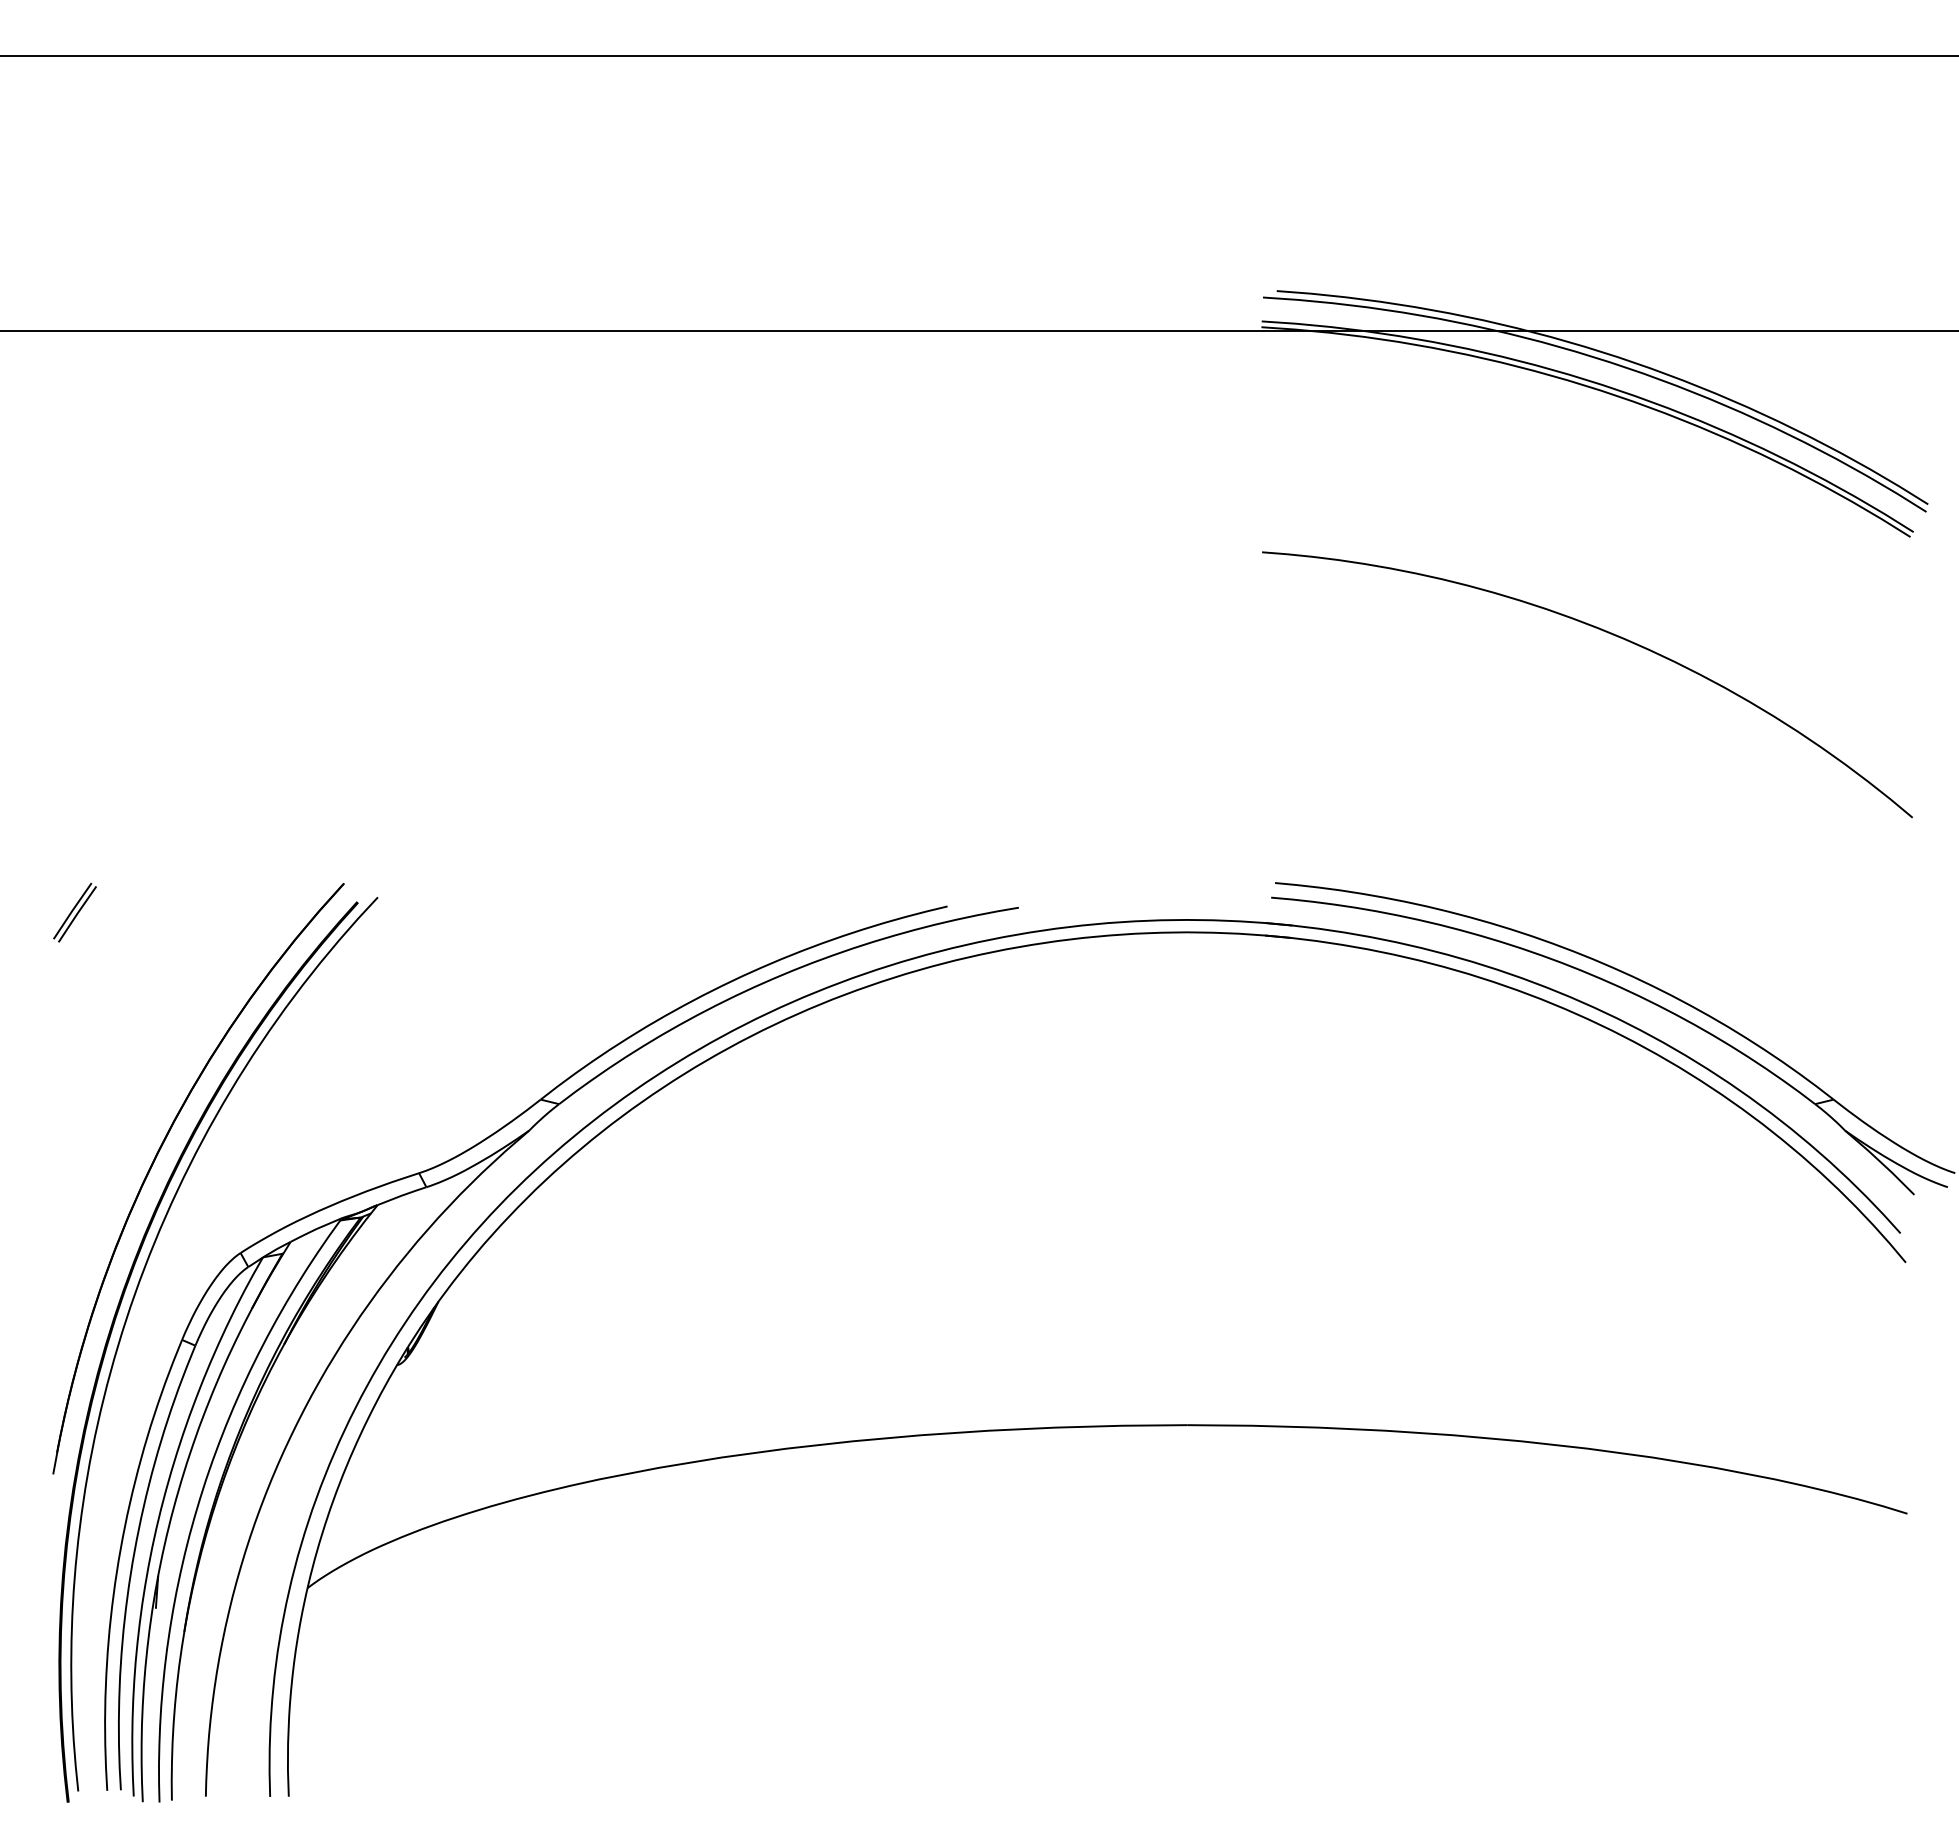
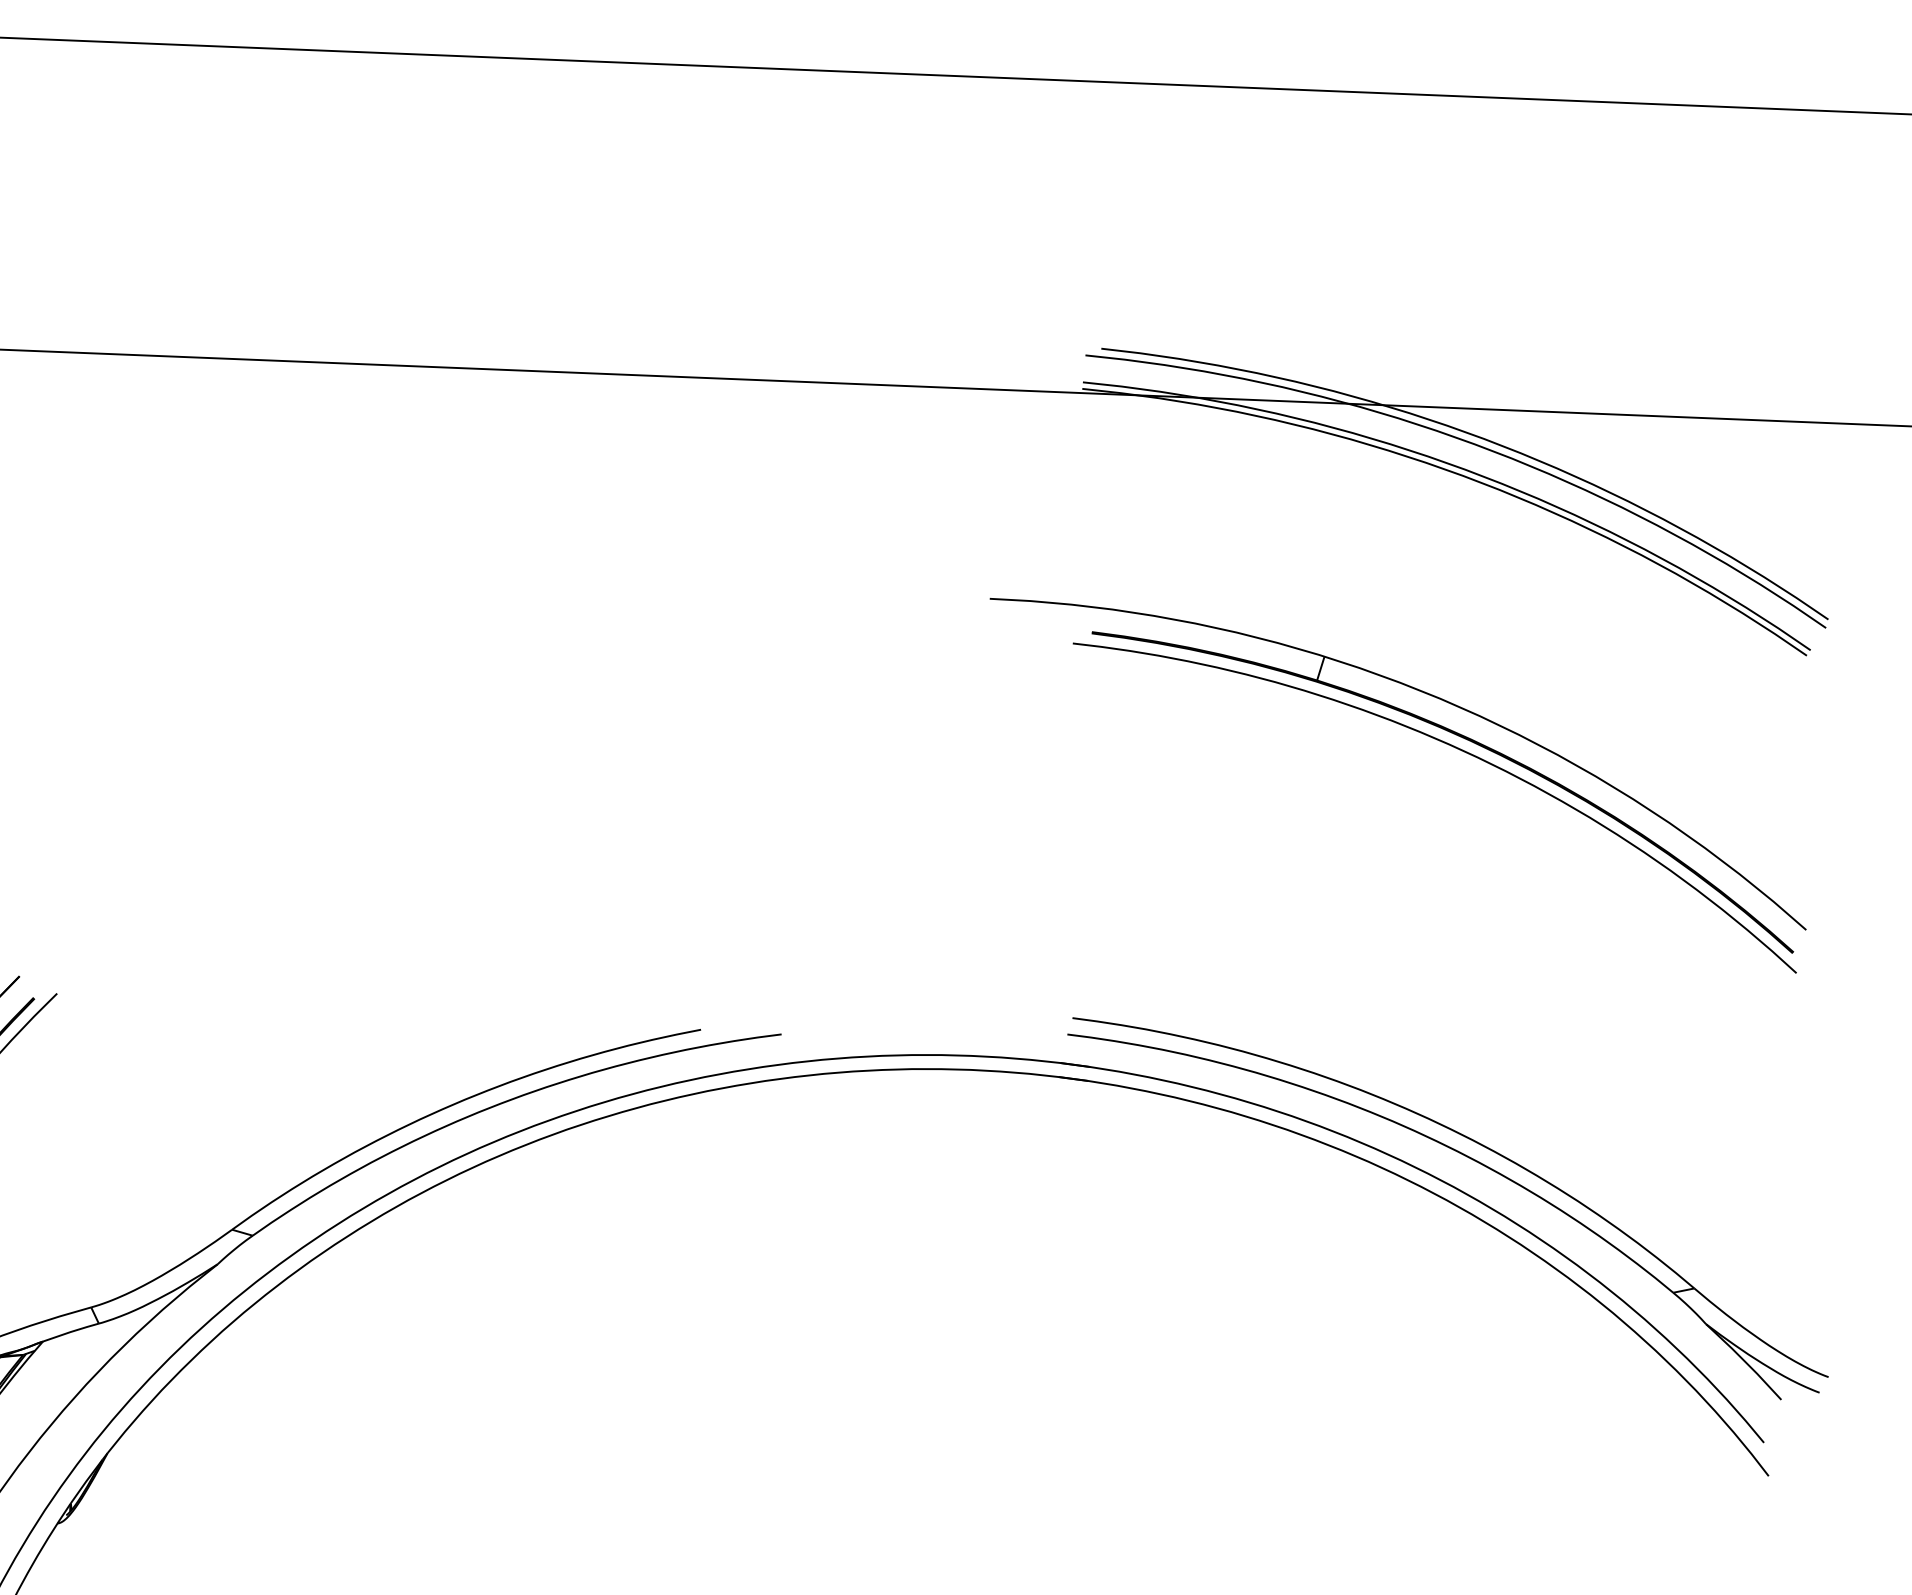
part: (1575, 609) -> (1424, 722), added

